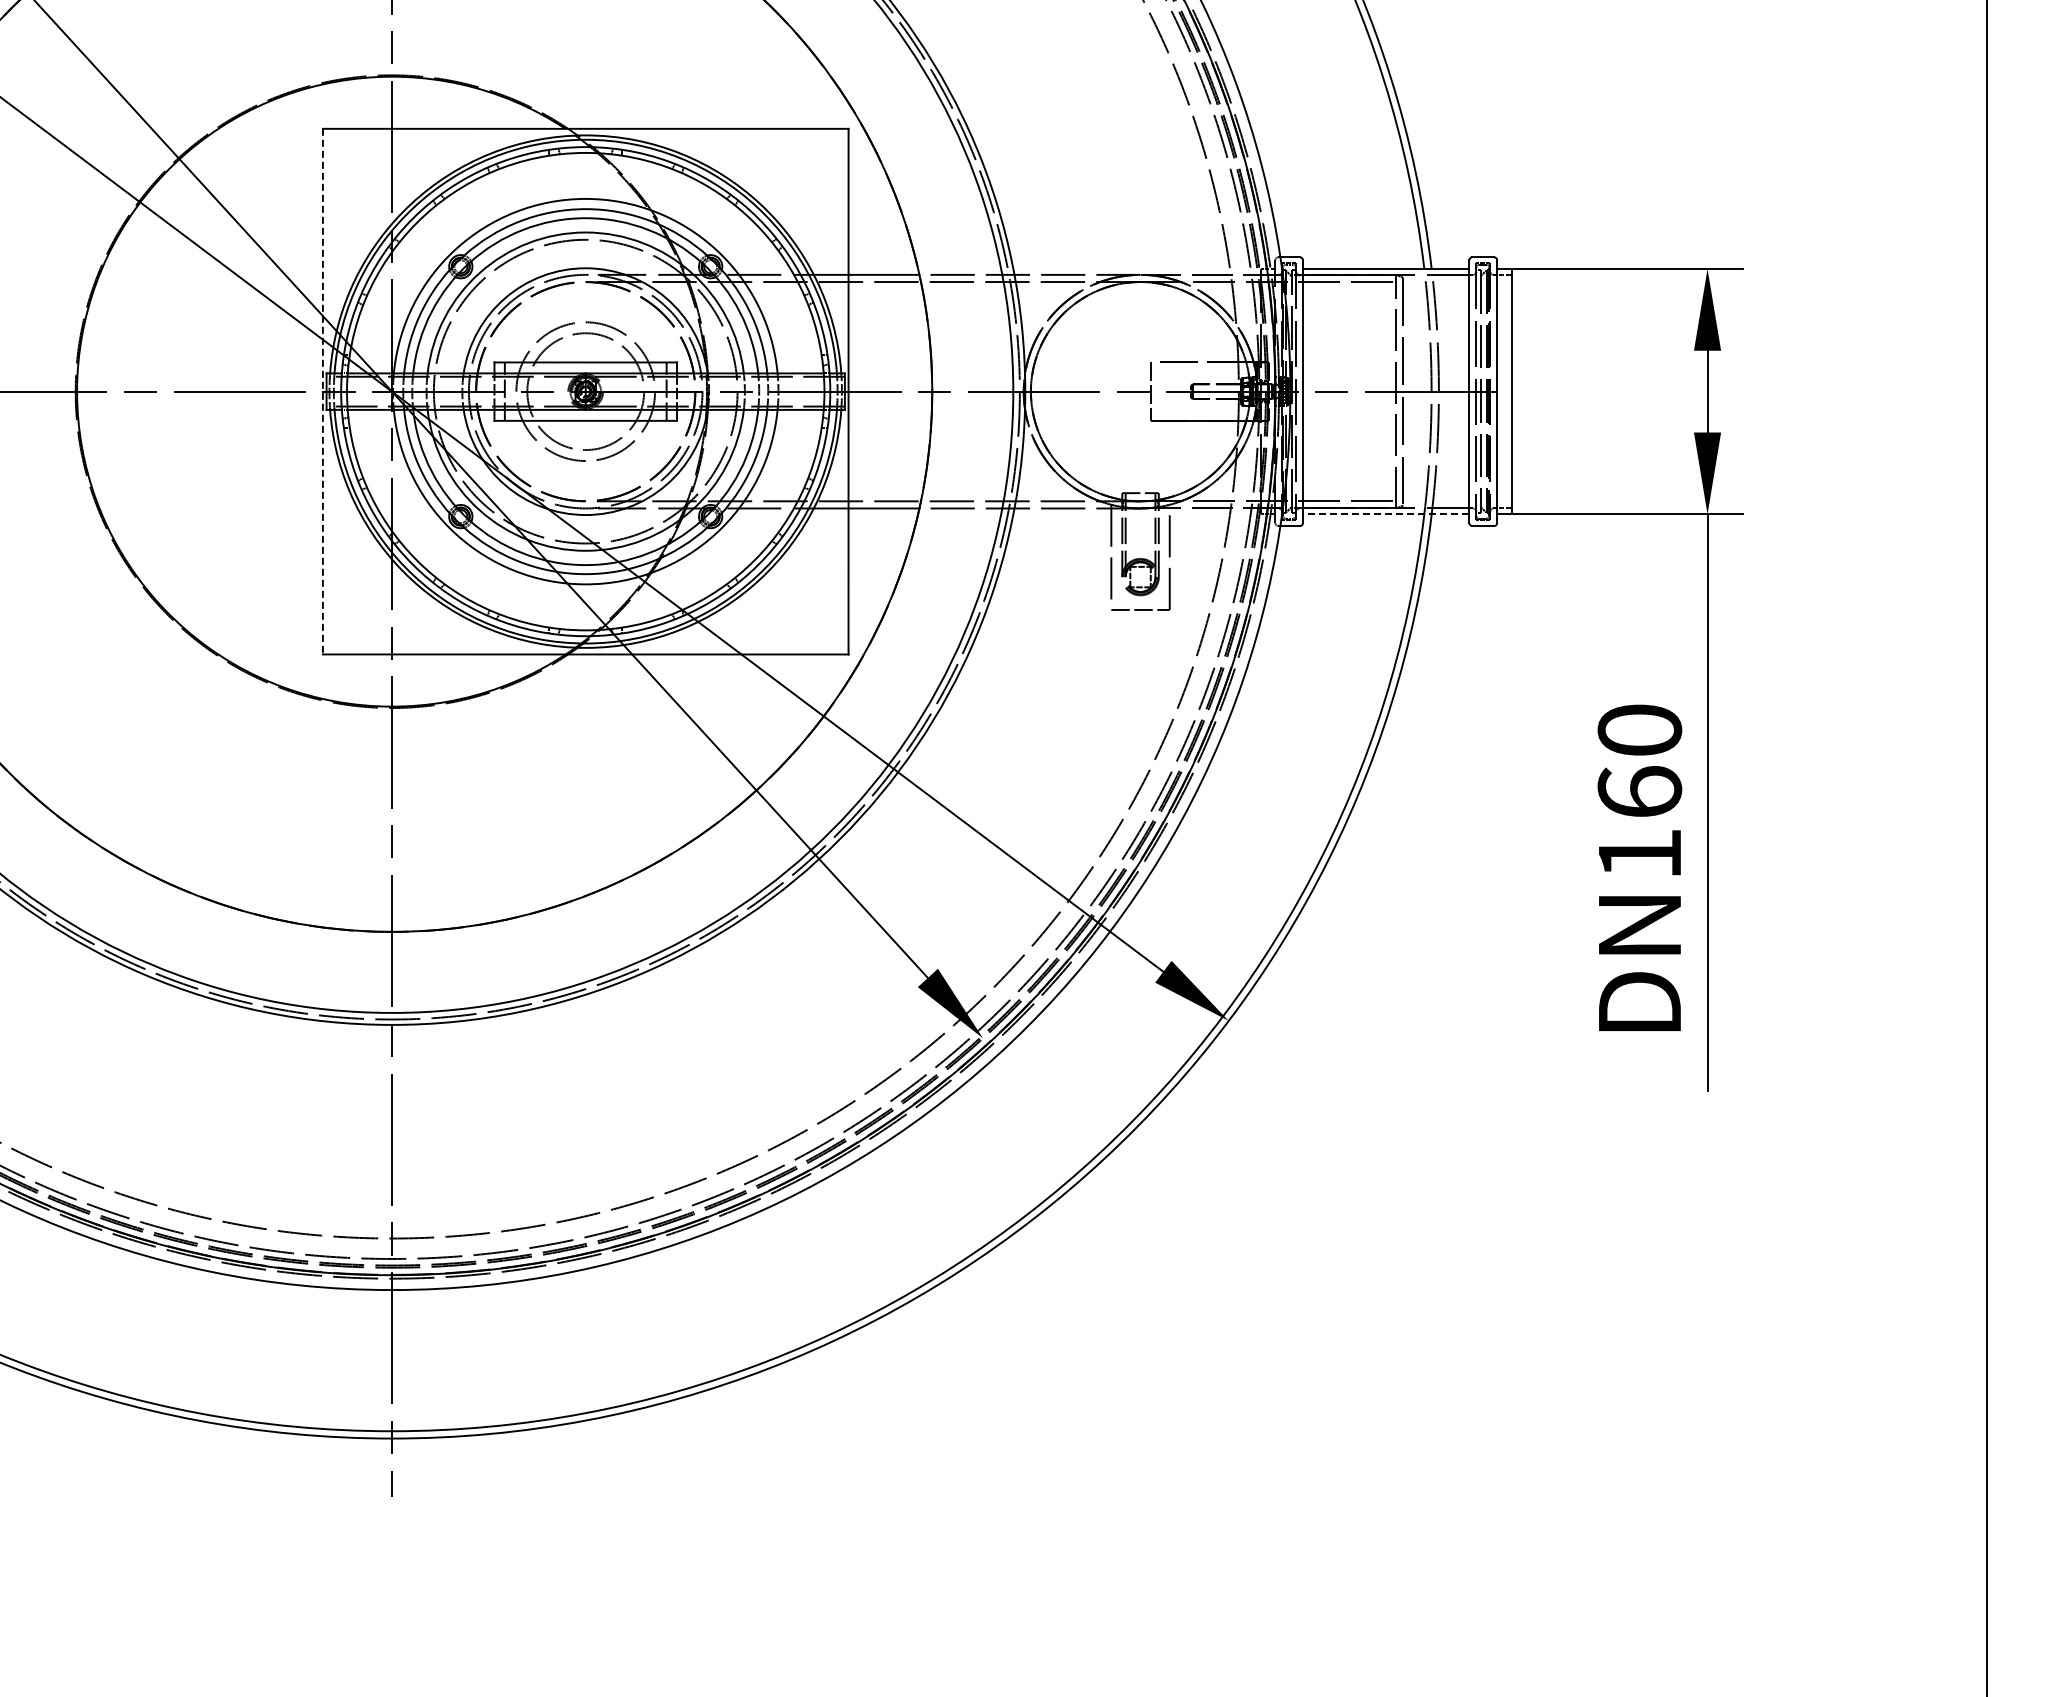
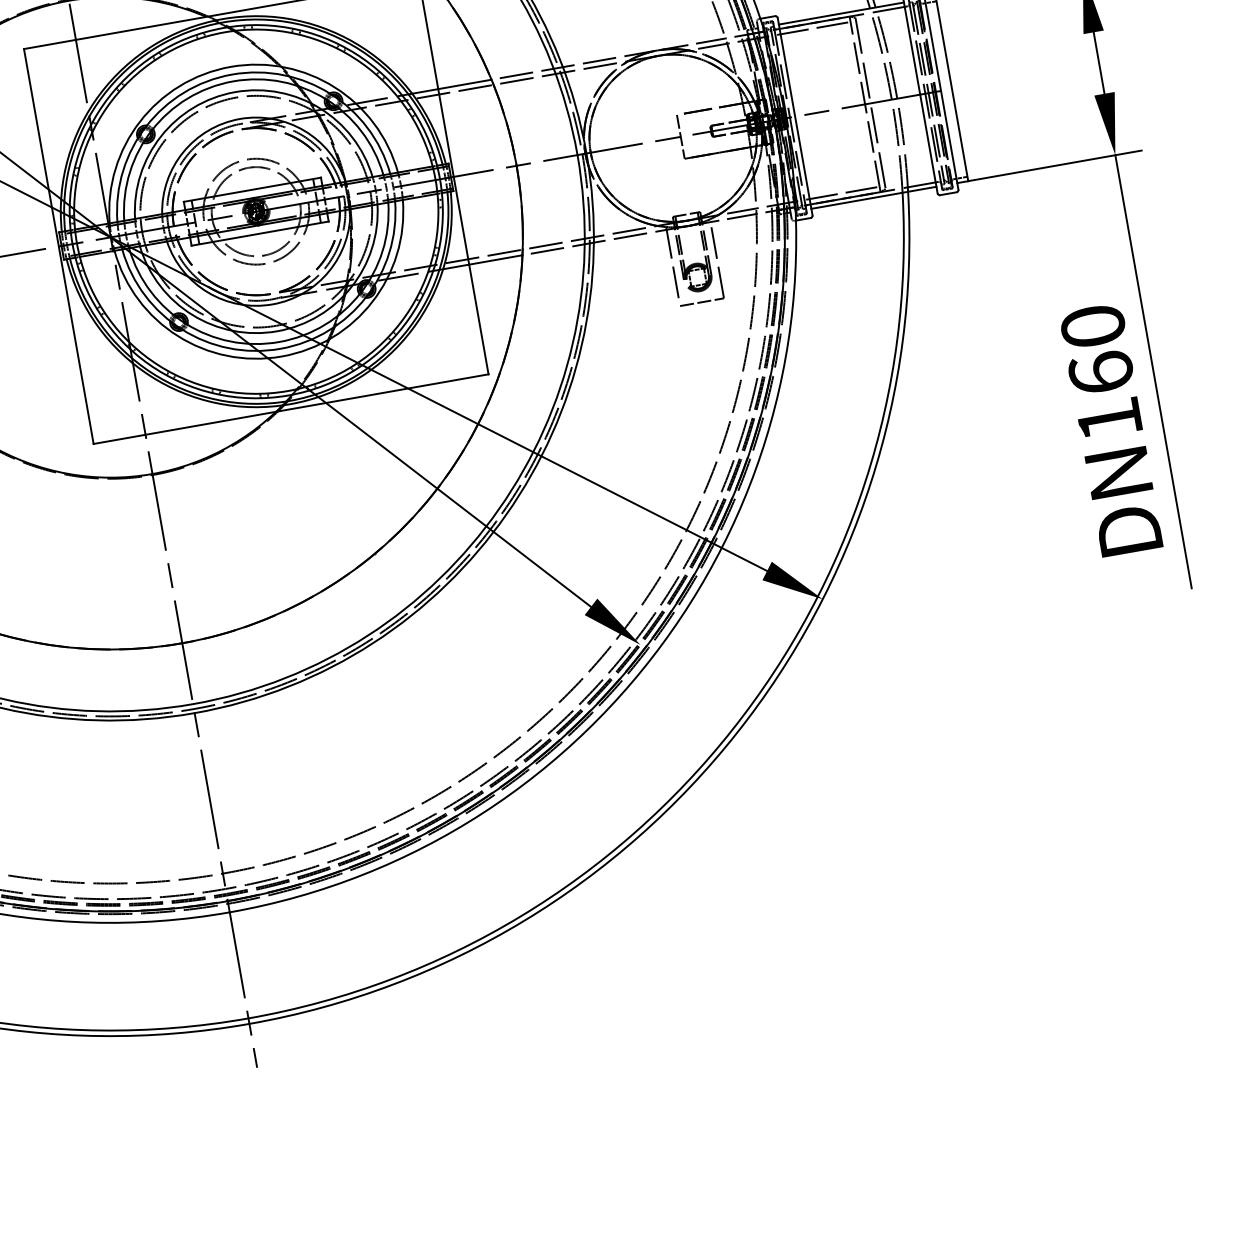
line: (322, 391) -> (58, 246), dashed -> solid
line: (1385, 514) -> (873, 198), dashed -> solid

